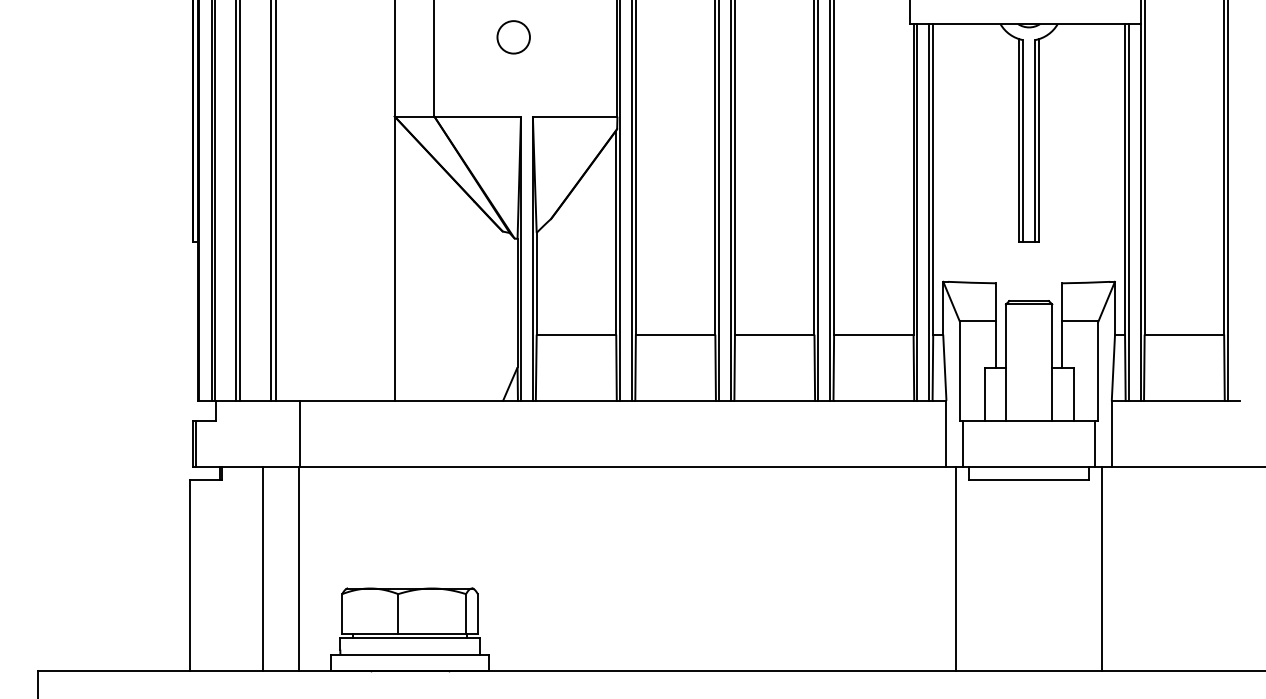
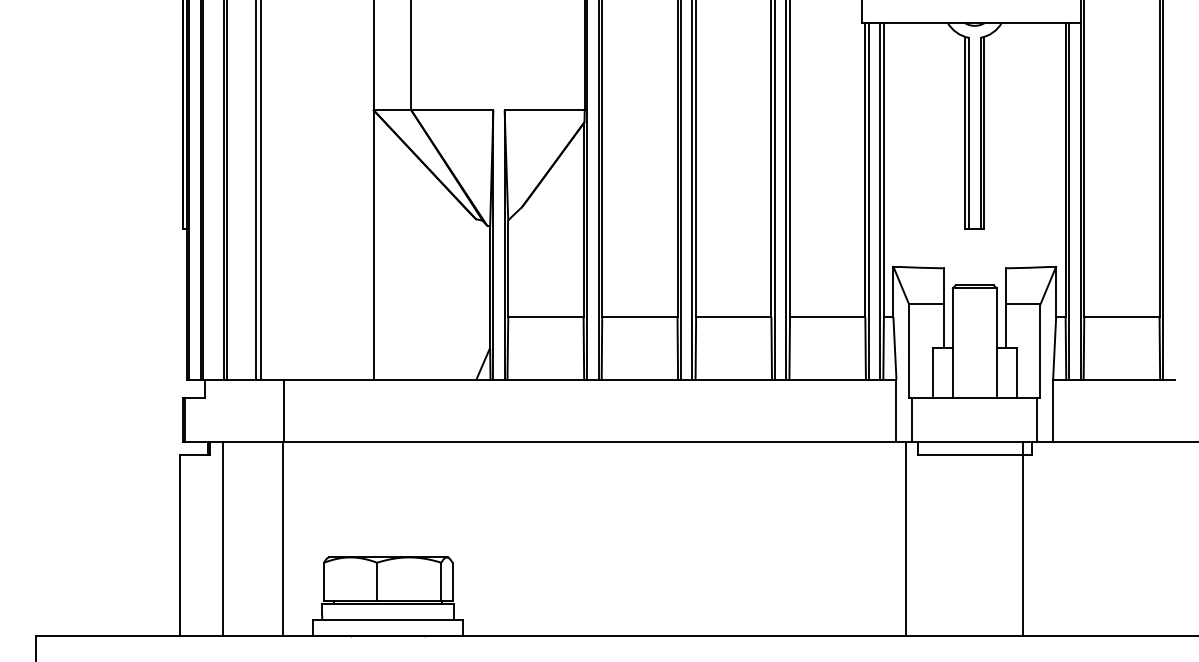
circle: (513, 37) -> (486, 35), removed
line: (262, 568) -> (222, 538), moved
line: (1101, 568) -> (1022, 538), moved

